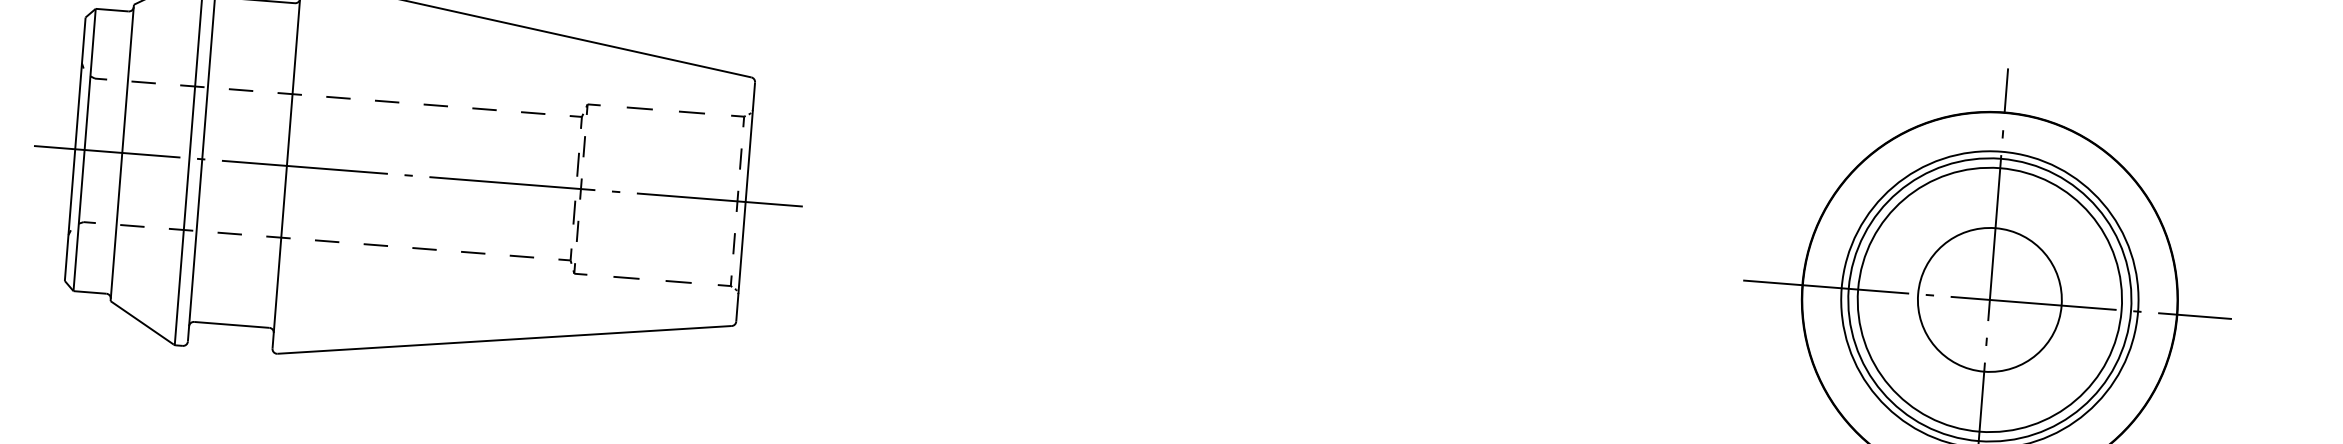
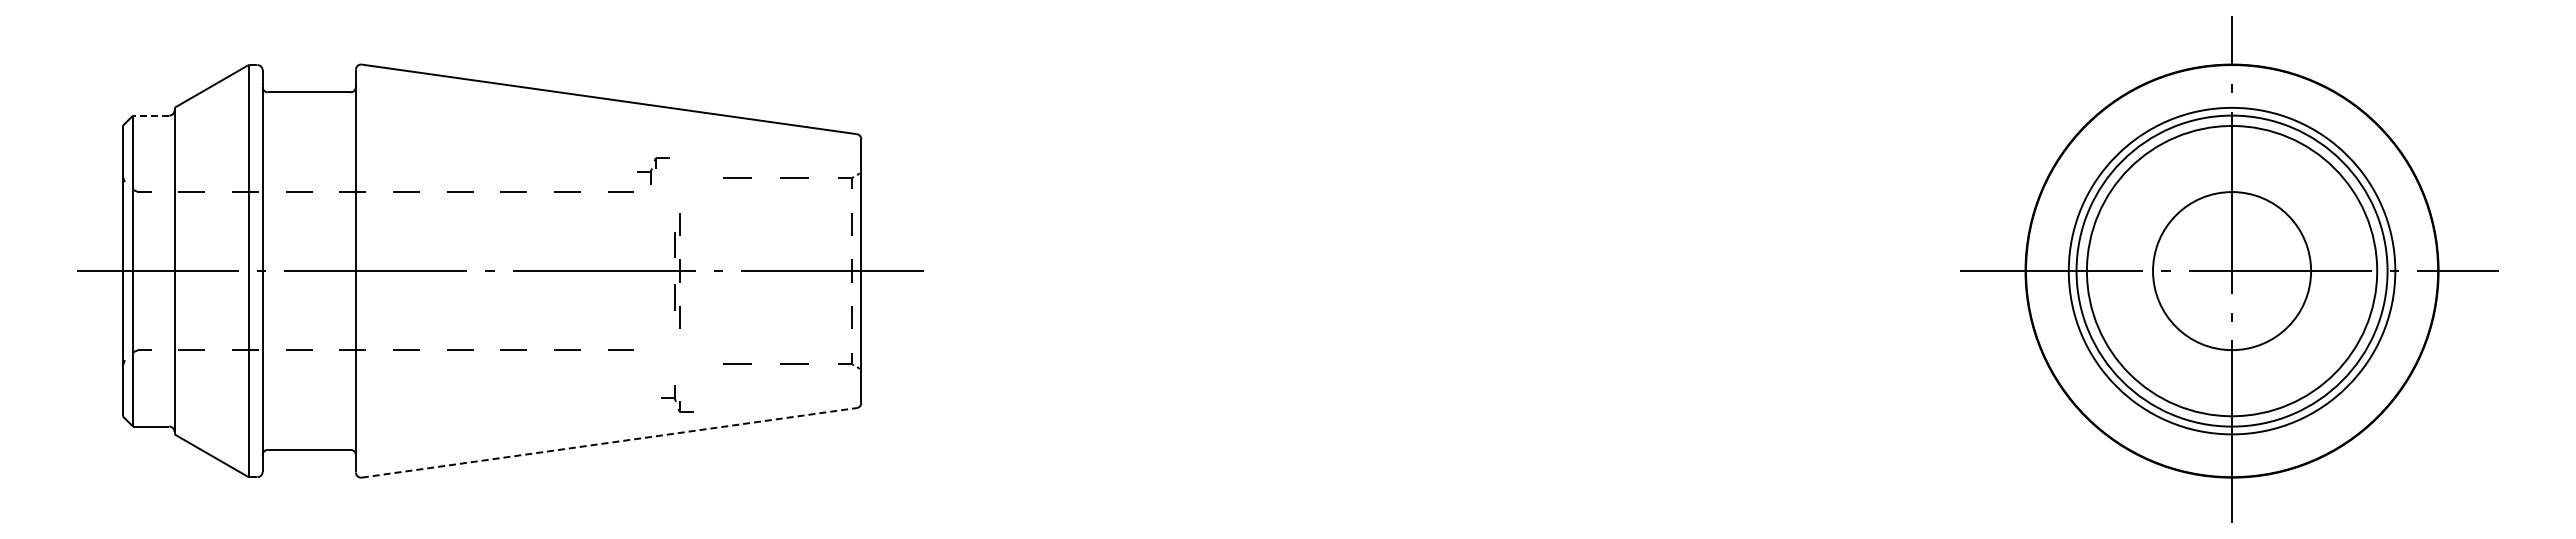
line: (111, 9) -> (150, 115), solid -> dashed
part: (584, 115) -> (653, 170), moved
part: (573, 260) -> (677, 398), moved
line: (504, 339) -> (609, 442), solid -> dashed

